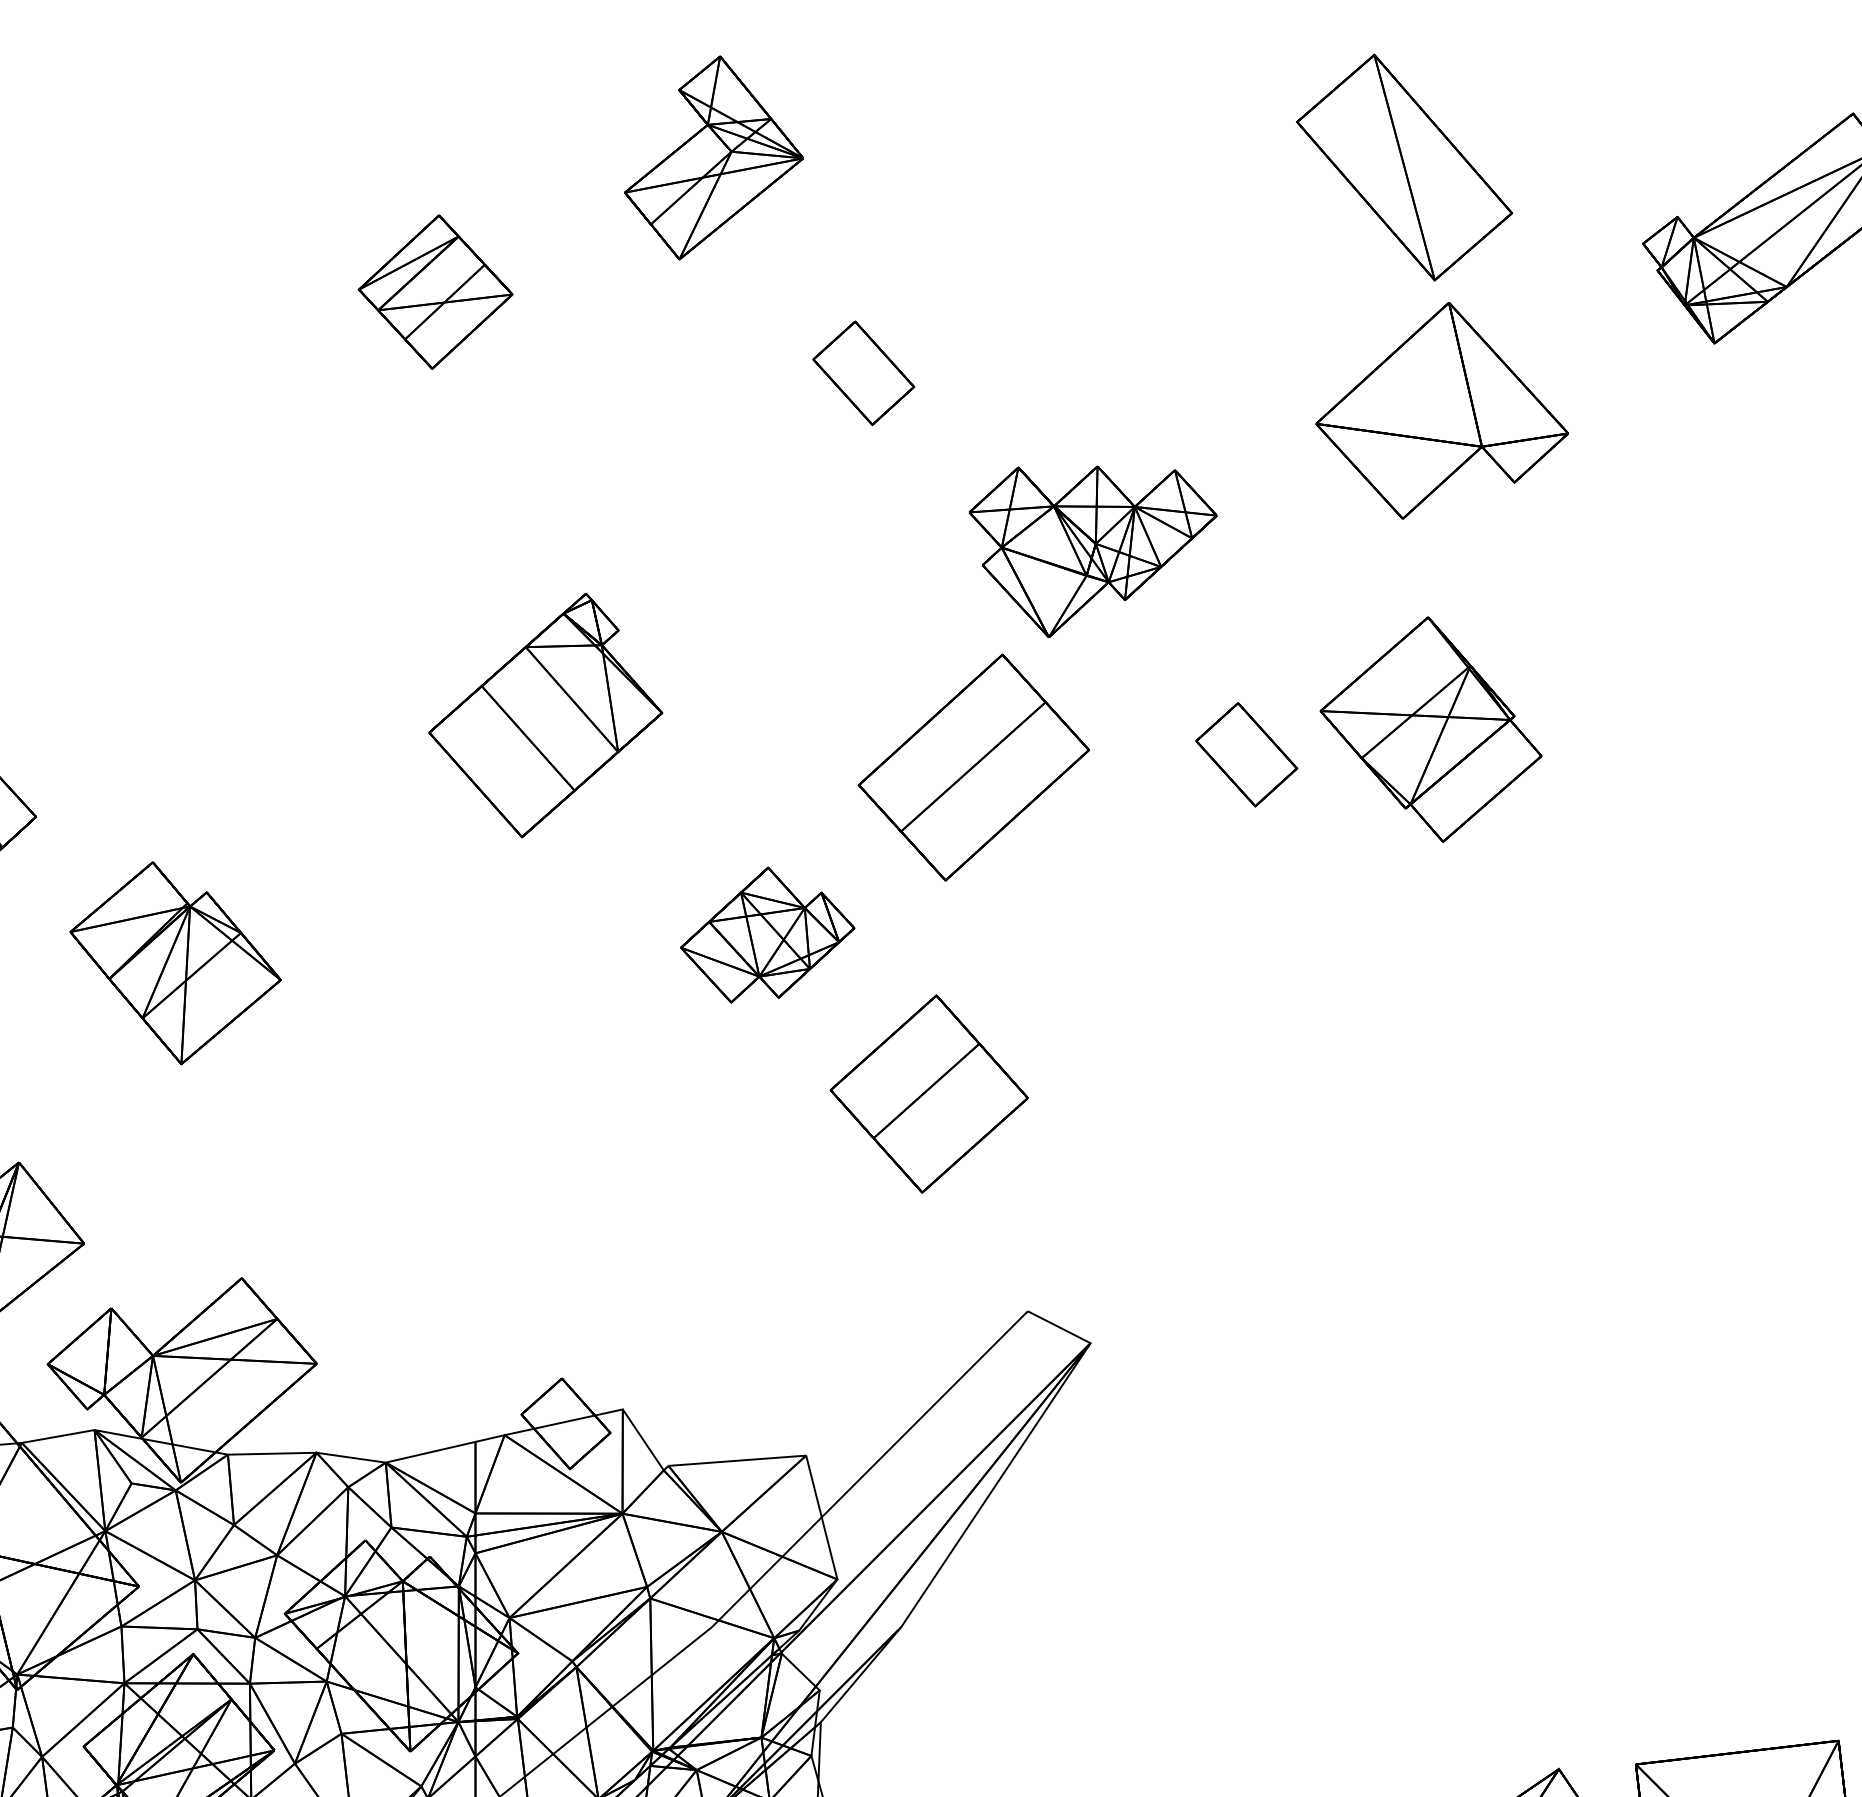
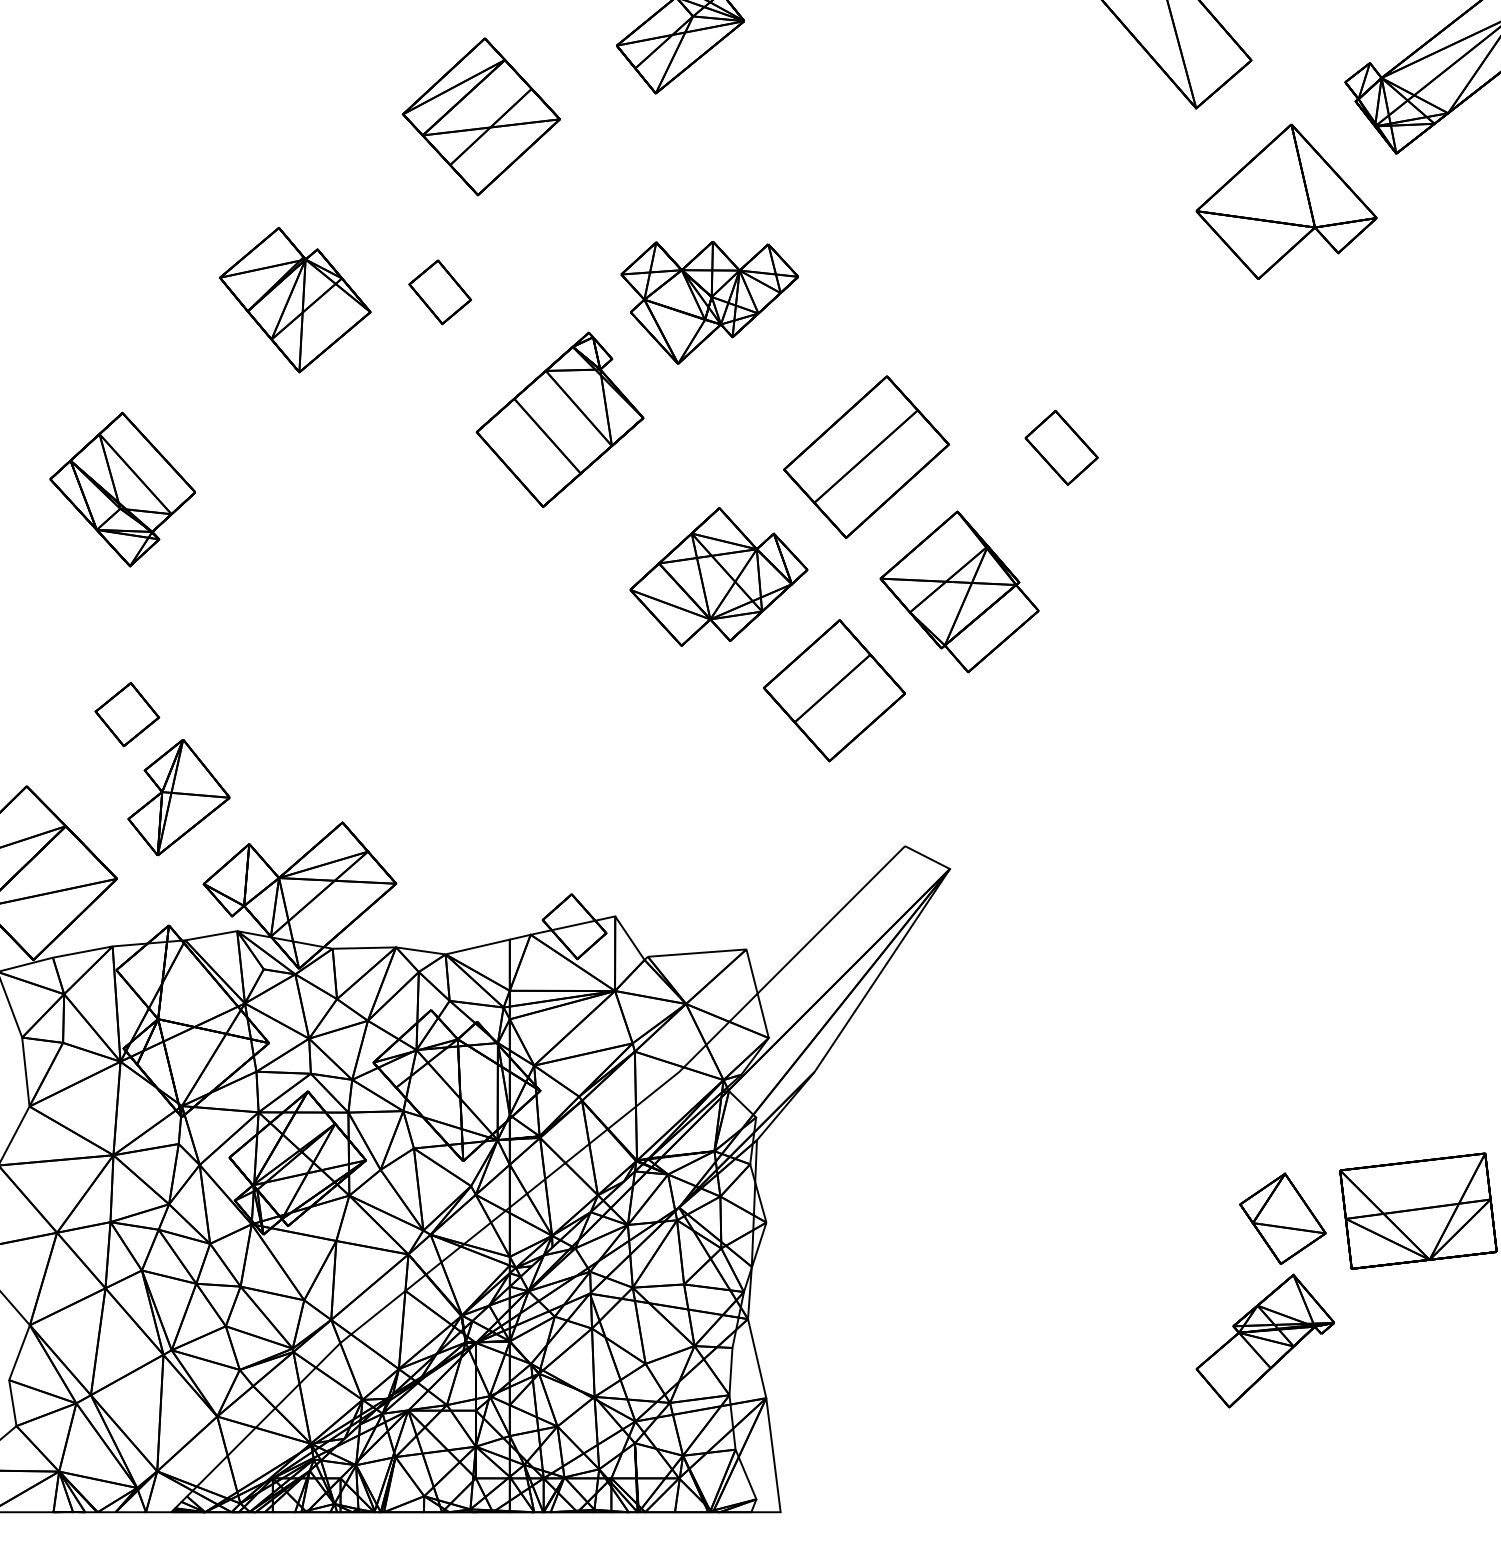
part: (434, 291) -> (480, 116), size x1.43
part: (863, 372) -> (787, 174), removed
part: (1442, 410) -> (1286, 201), moved
part: (377, 537) -> (439, 292), added
part: (1092, 551) -> (709, 302), moved
part: (1430, 728) -> (959, 591), moved
part: (767, 934) -> (718, 576), size x1.43
part: (175, 963) -> (295, 300), moved

